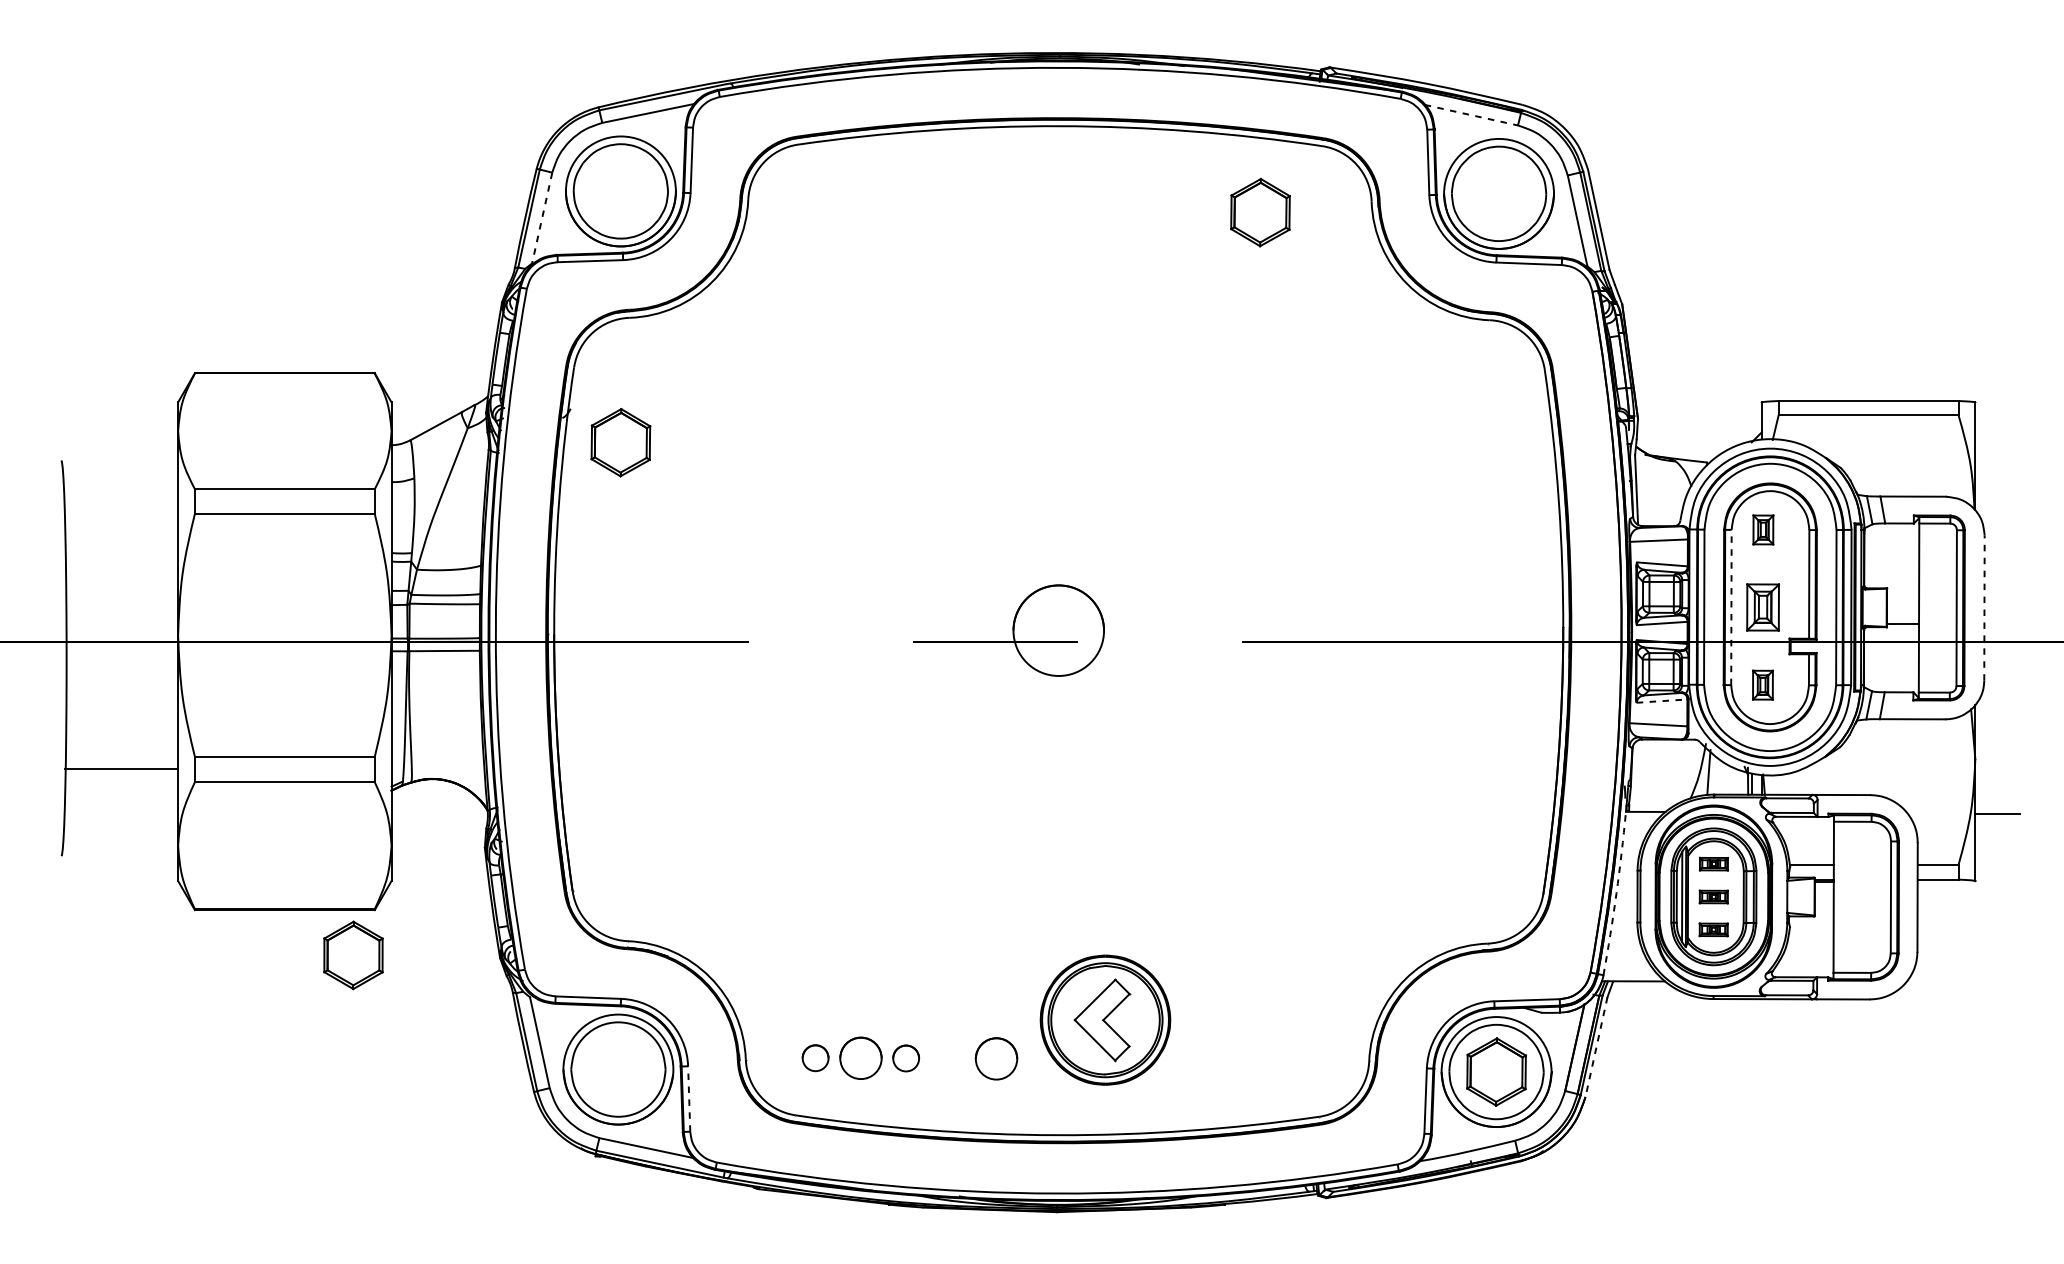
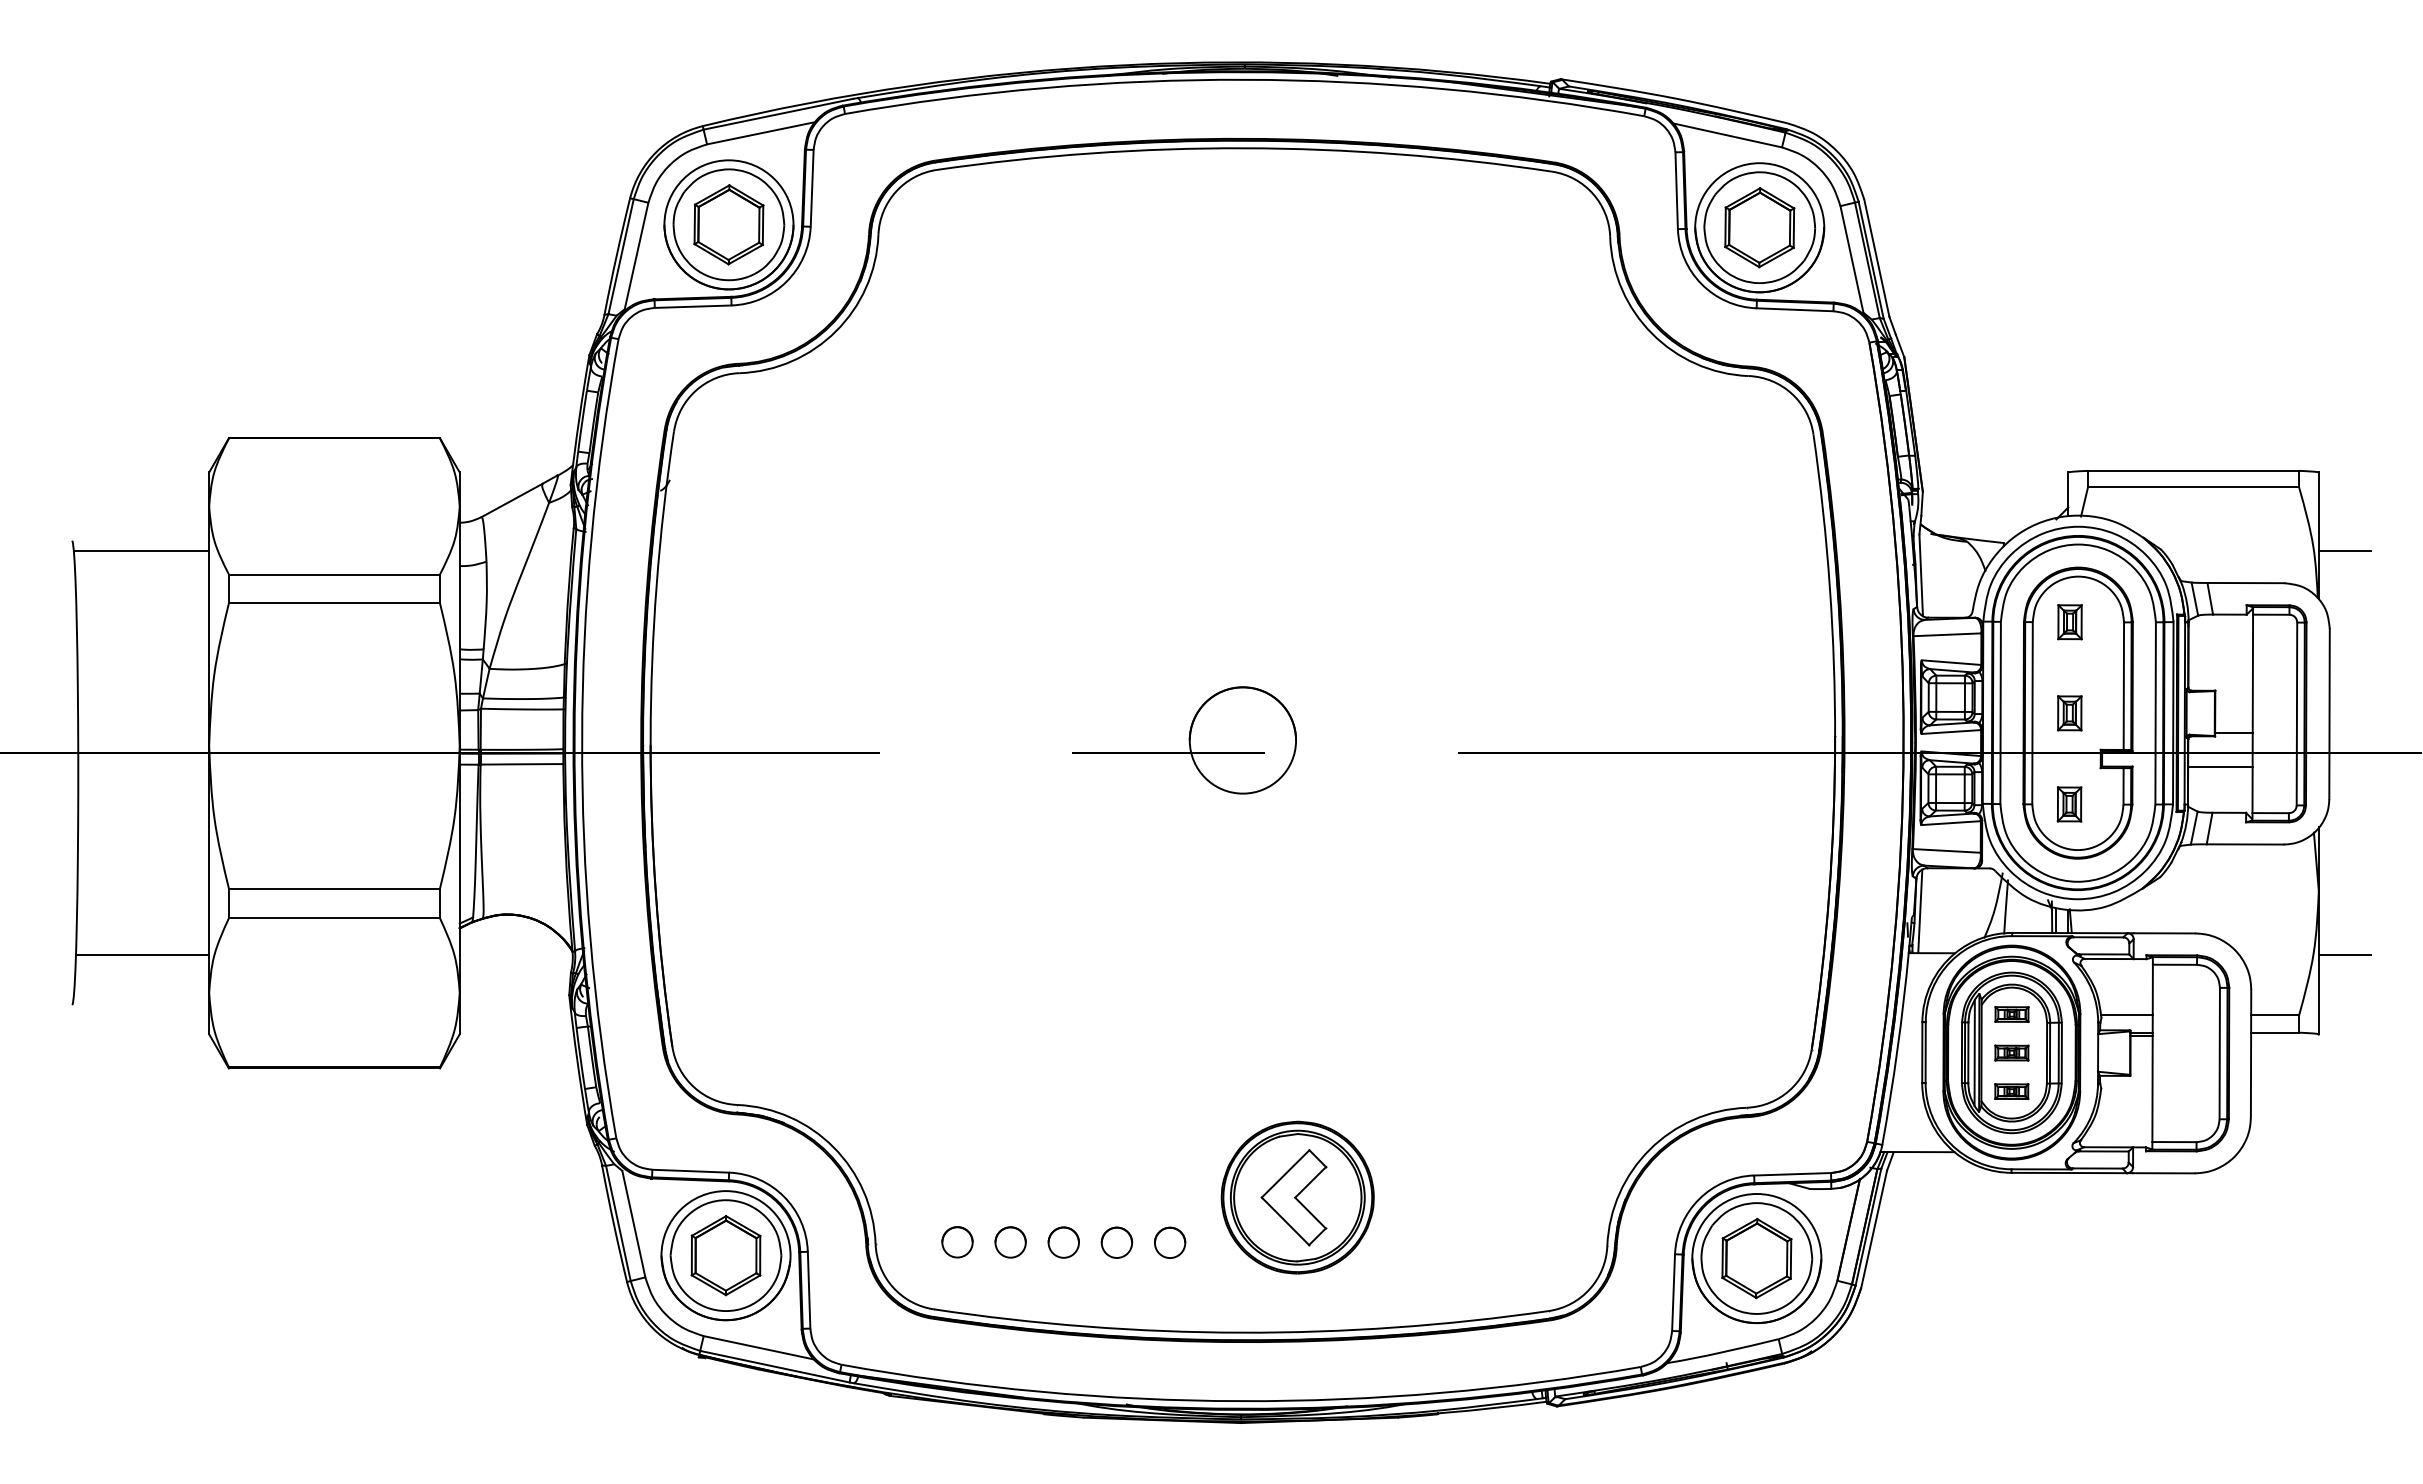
line: (1471, 115) -> (1727, 135), dashed -> solid
part: (1260, 212) -> (1759, 227), moved
line: (542, 218) -> (636, 256), dashed -> solid
part: (620, 442) -> (728, 224), moved
line: (120, 469) -> (141, 551), added
line: (1997, 469) -> (2344, 551), added
line: (1731, 606) -> (2032, 712), dashed -> solid
part: (1762, 607) -> (2069, 713), size x0.62
line: (1984, 607) -> (2329, 713), dashed -> solid
line: (1891, 652) -> (2220, 766), added
line: (1662, 701) -> (1951, 823), dashed -> solid
line: (121, 768) -> (142, 955), moved
line: (1635, 776) -> (1920, 911), added
arc: (1616, 893) -> (1897, 1049), dashed -> solid
part: (353, 955) -> (725, 1255), moved
line: (1596, 1047) -> (1874, 1229), dashed -> solid
circle: (860, 1058) -> (1010, 1242), size x0.62
part: (951, 1058) -> (1116, 1242), added
circle: (997, 1058) -> (1170, 1242), size x0.62
line: (689, 1098) -> (809, 1289), dashed -> solid

